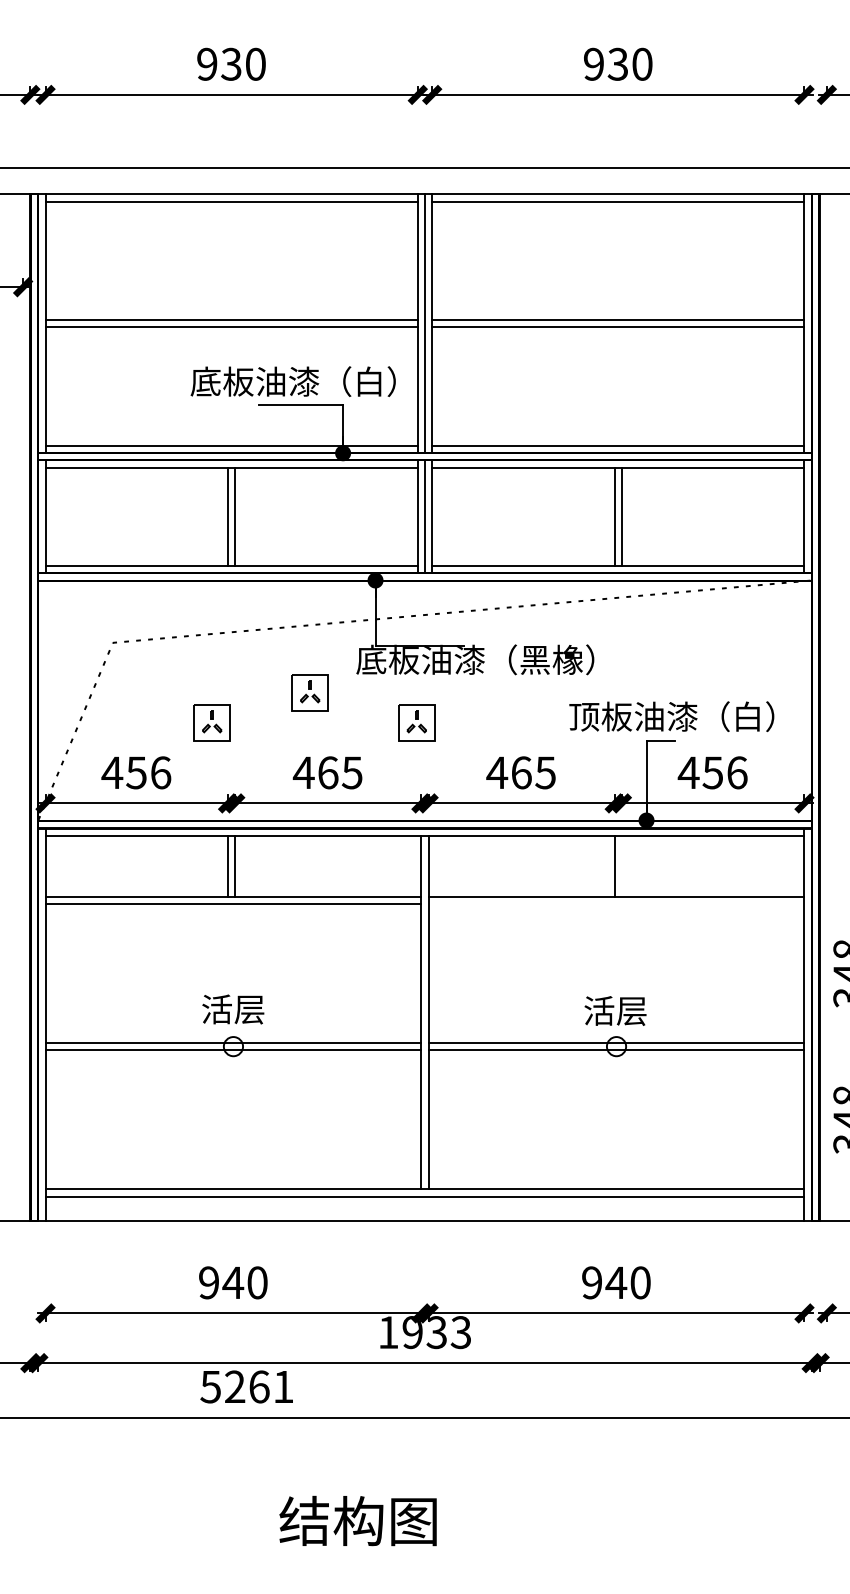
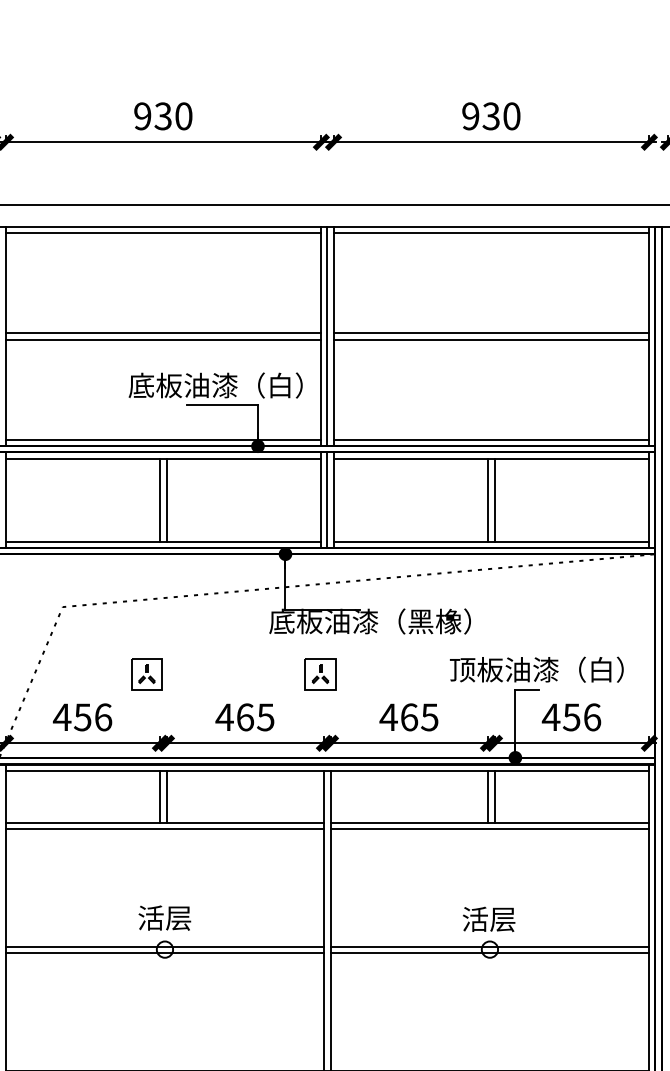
part: (309, 692) -> (229, 649), removed
line: (621, 865) -> (494, 795), added
line: (616, 904) -> (489, 829), added

